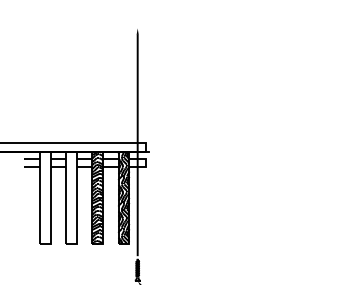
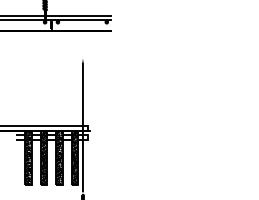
hatch: (44, 198) -> (28, 158), added
hatch: (70, 198) -> (43, 158), added

